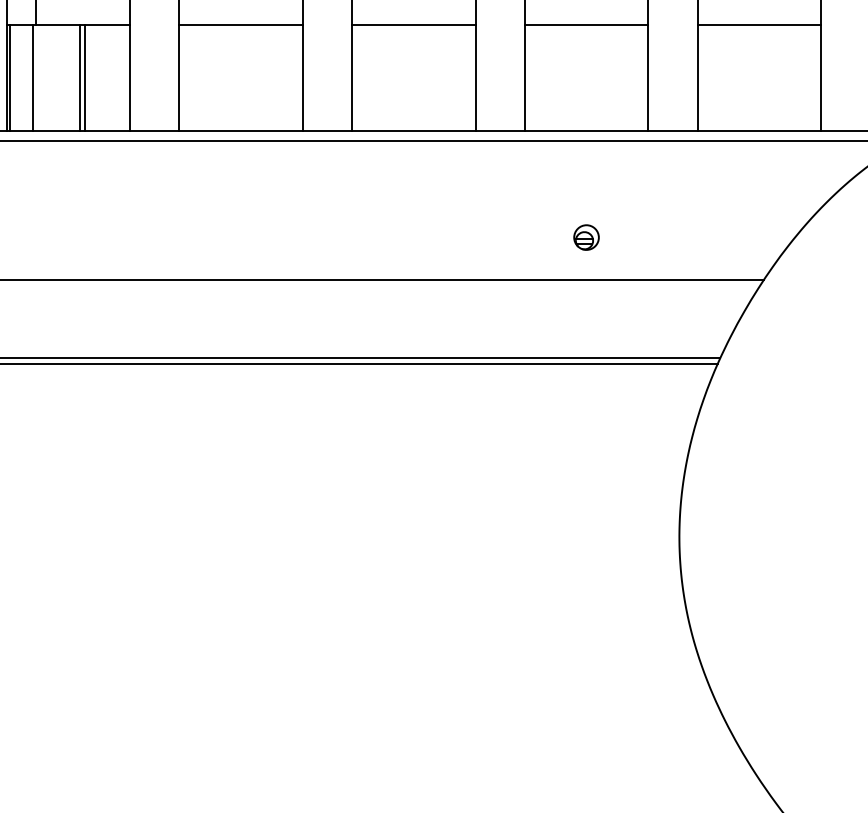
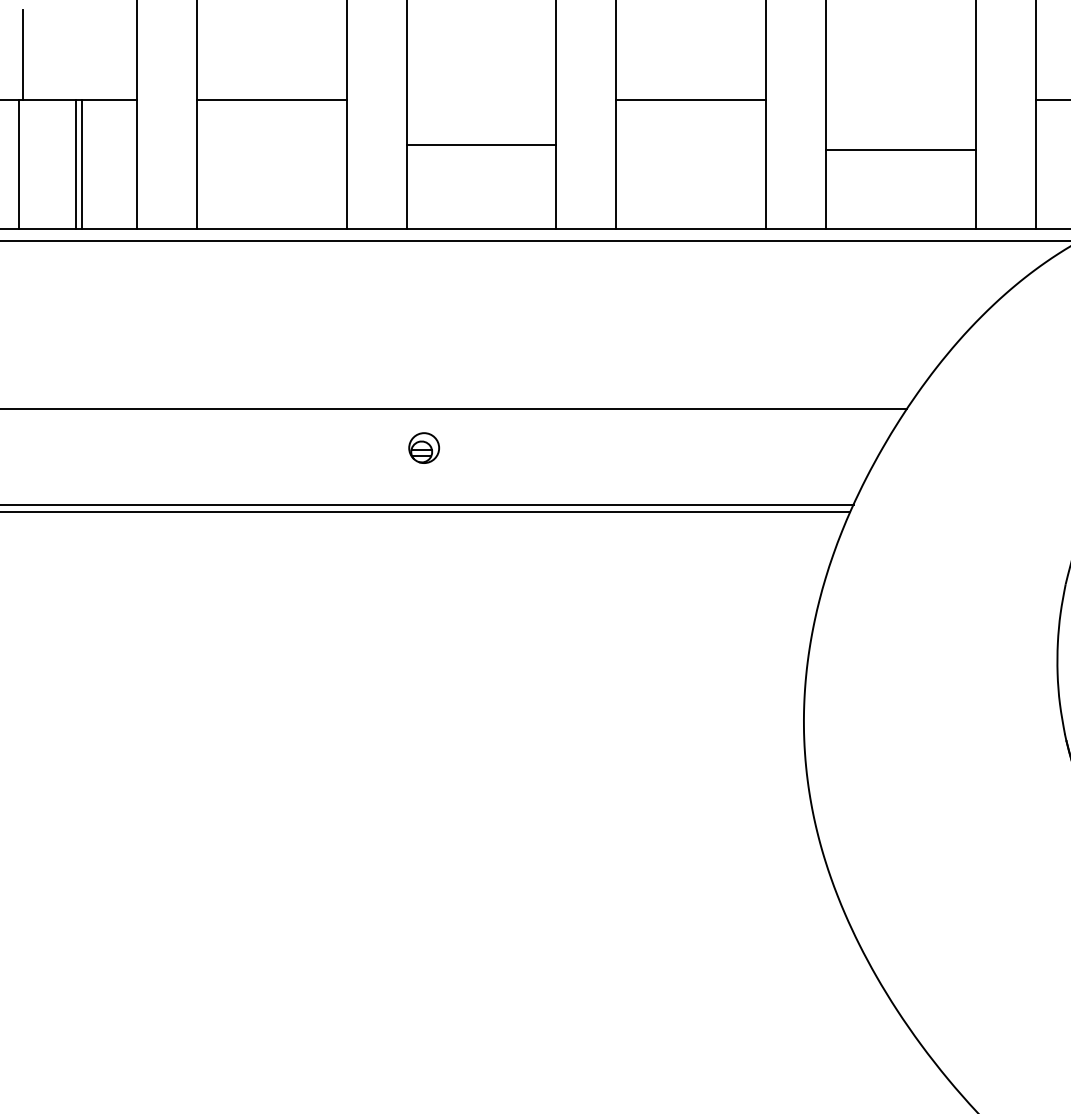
line: (413, 24) -> (481, 144), moved
line: (758, 24) -> (900, 149), moved
part: (585, 237) -> (423, 447), moved

